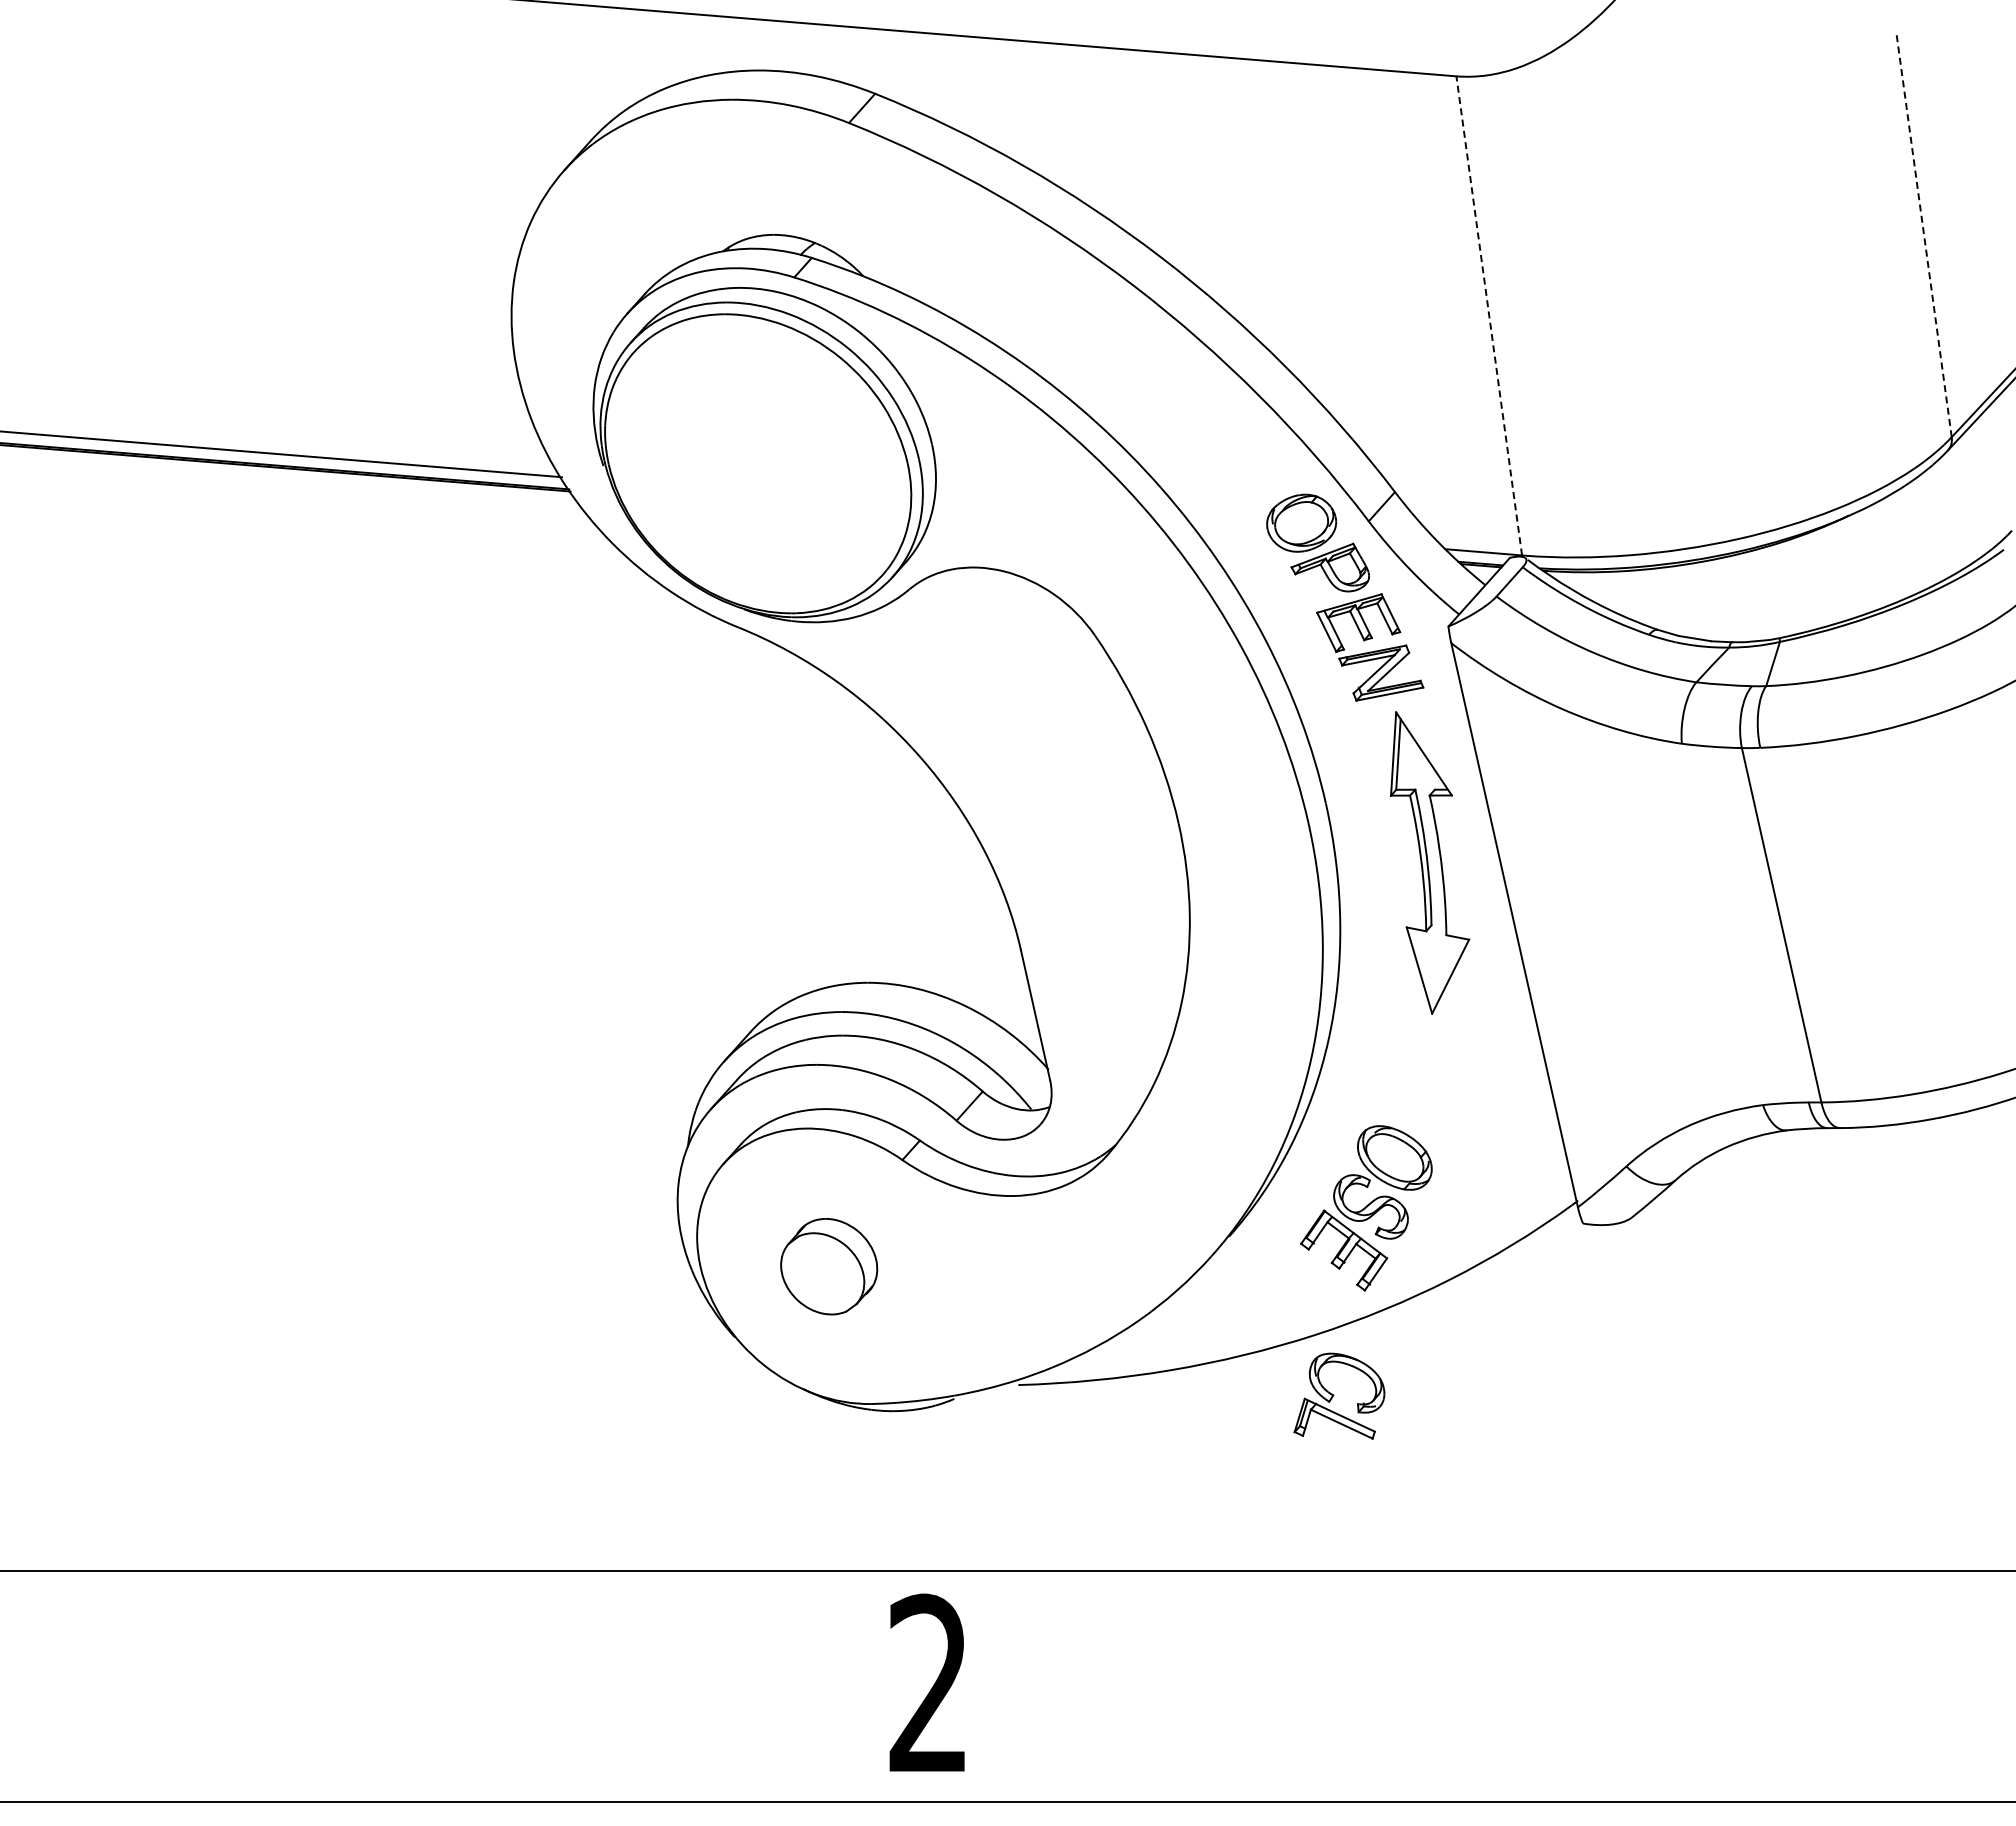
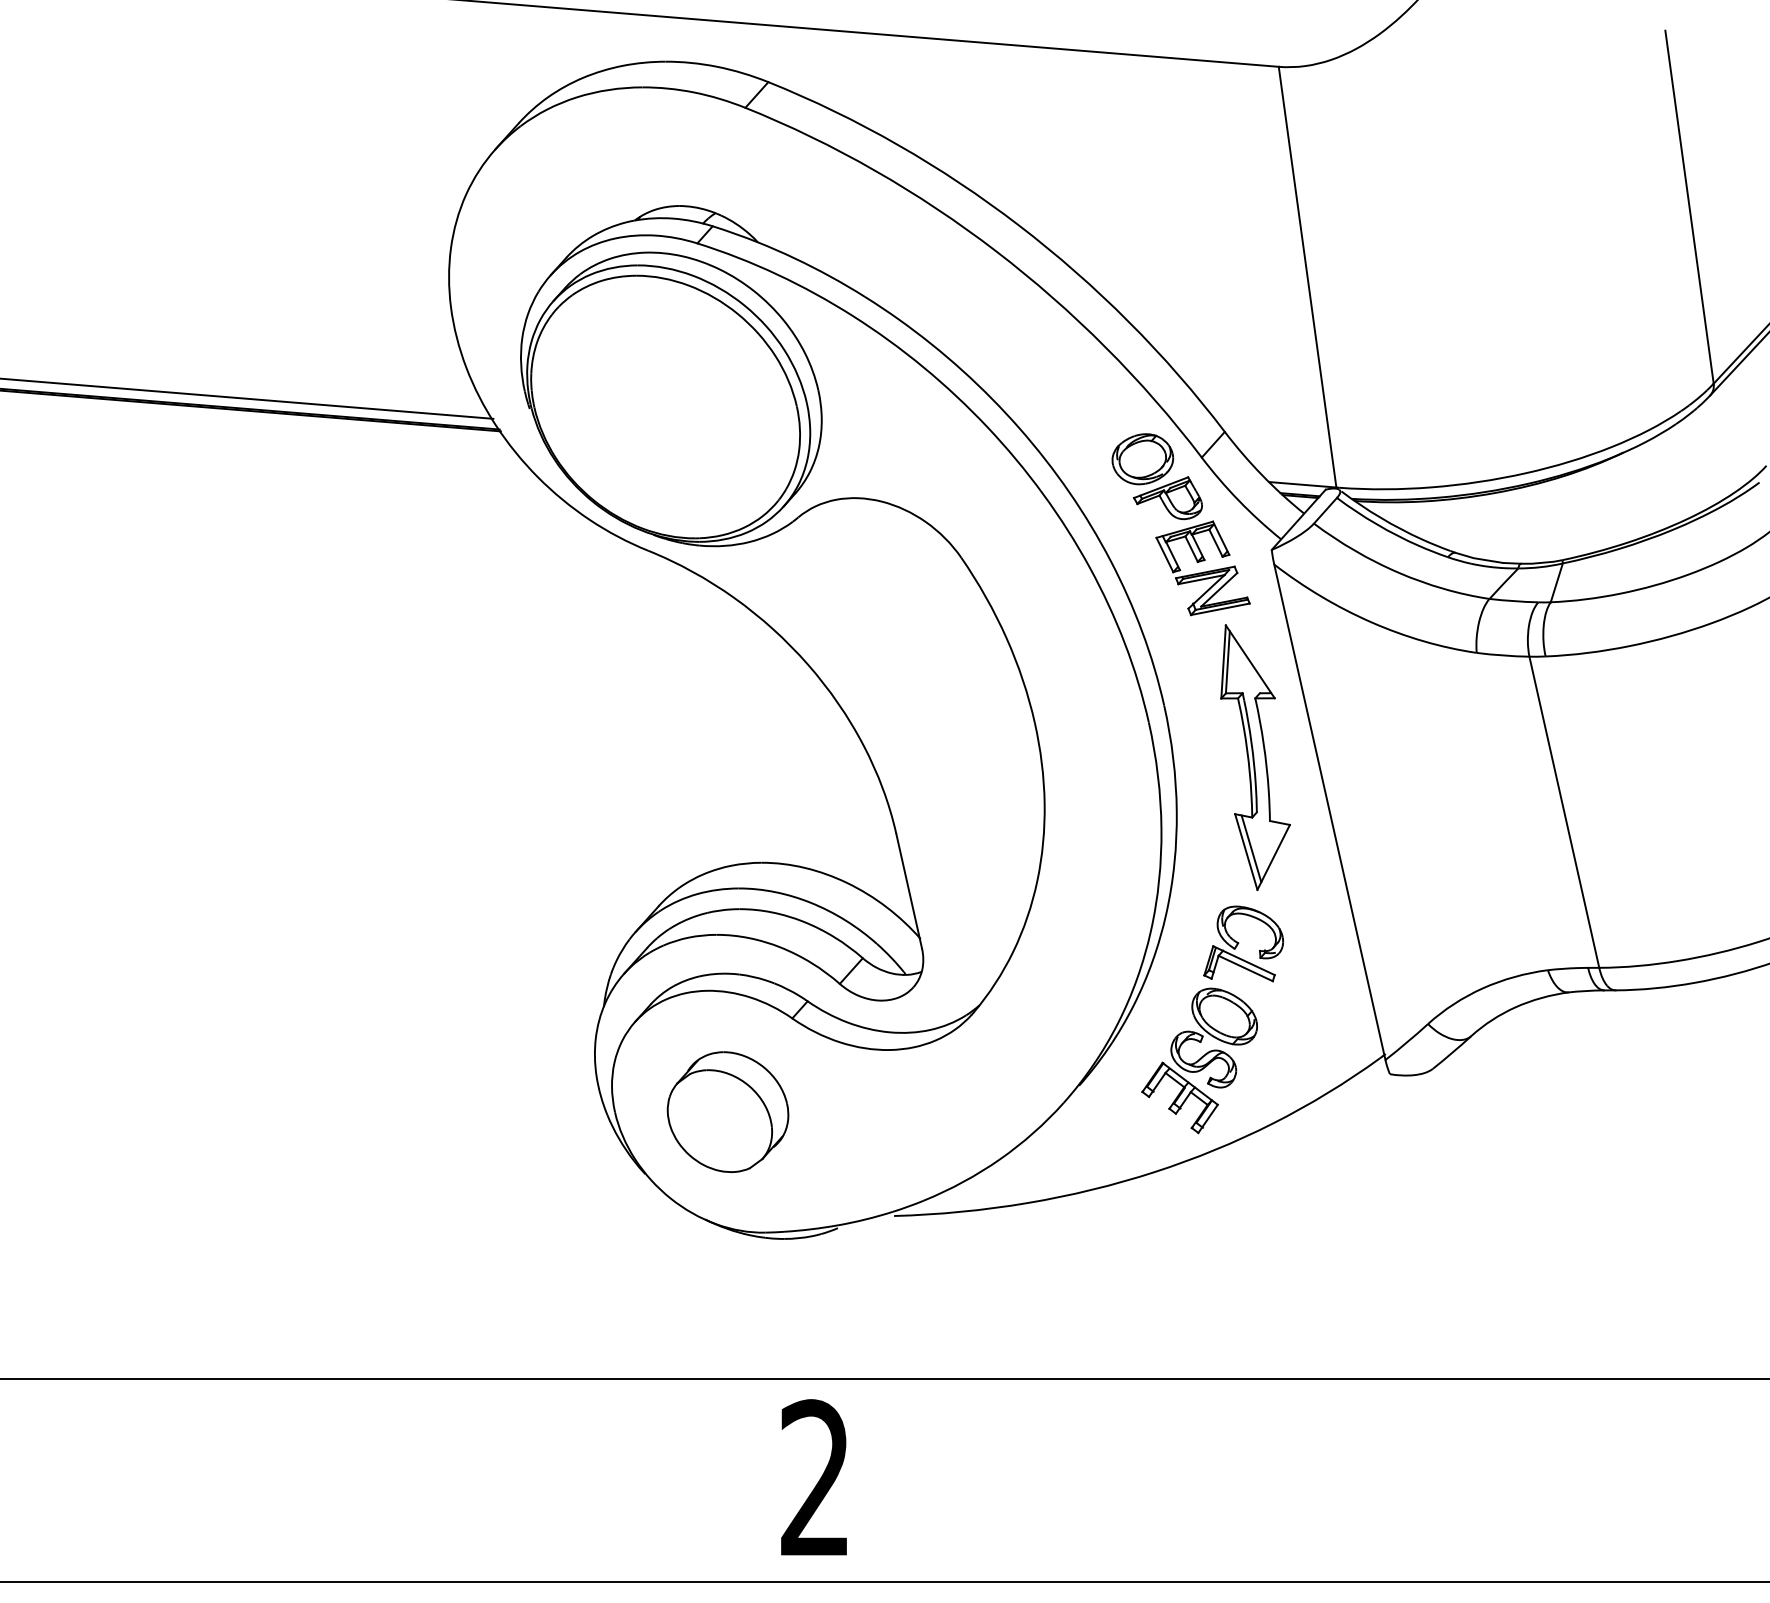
line: (1924, 236) -> (1689, 207), dashed -> solid
line: (1489, 315) -> (1307, 276), dashed -> solid
line: (1425, 966) -> (1251, 848), added
part: (828, 1266) -> (727, 1111), size x1.43
part: (1339, 1395) -> (1243, 943), moved

